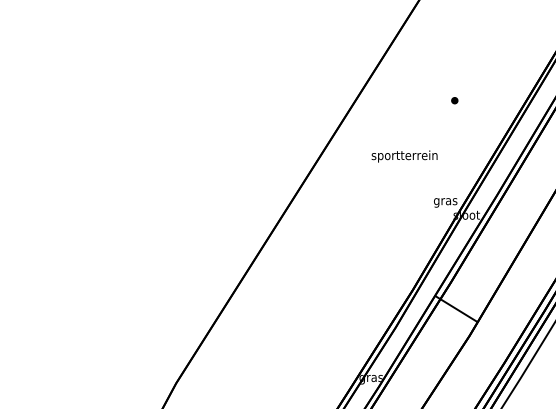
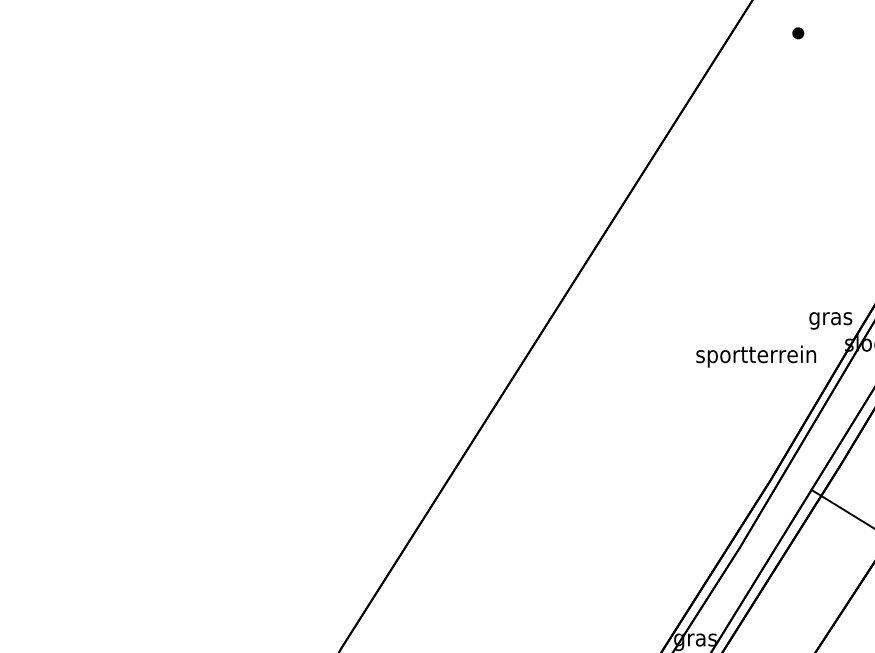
part: (454, 100) -> (797, 32), moved
text: (404, 156) -> (755, 356), moved

